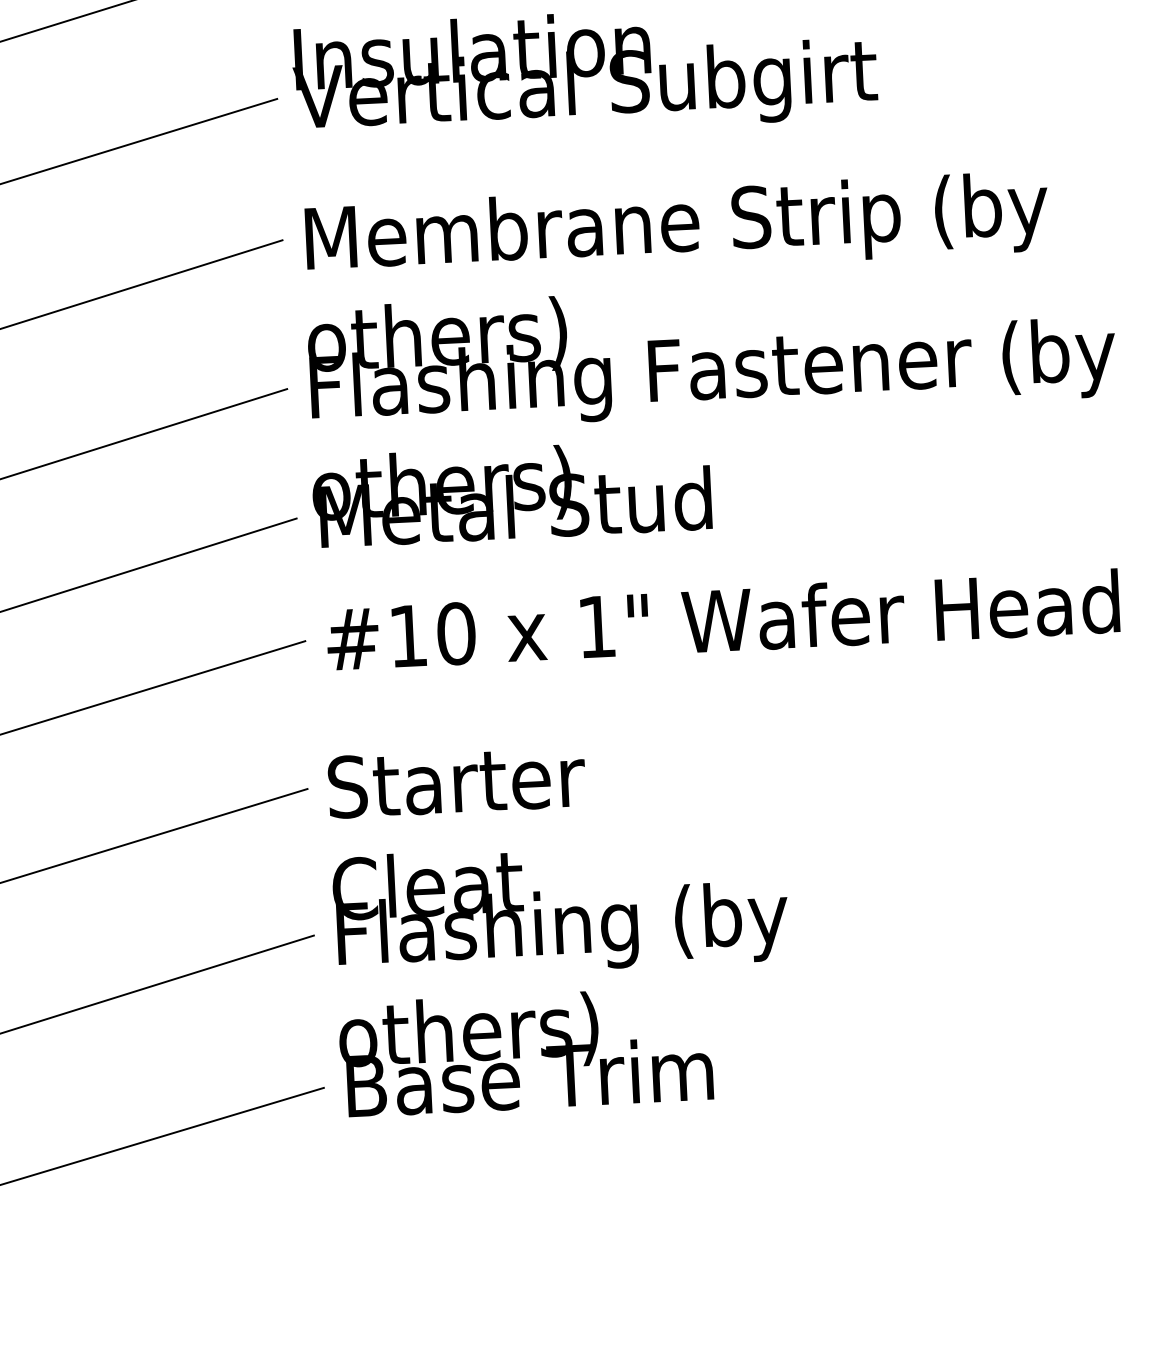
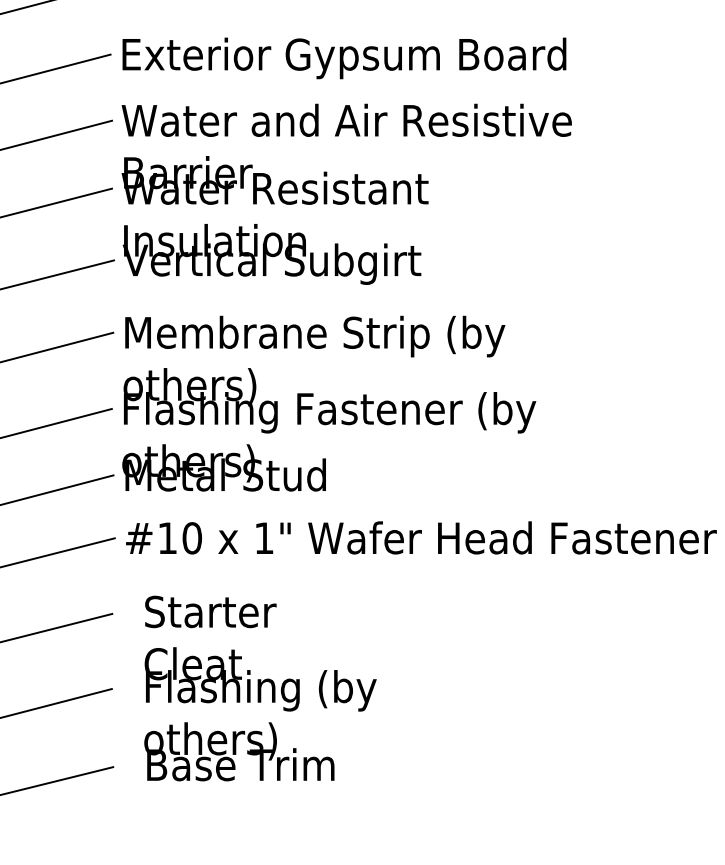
text: (561, 926) -> (260, 688), moved

